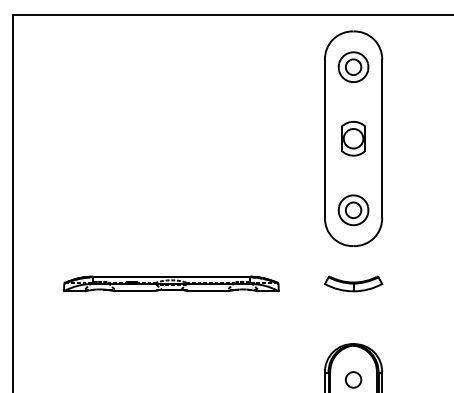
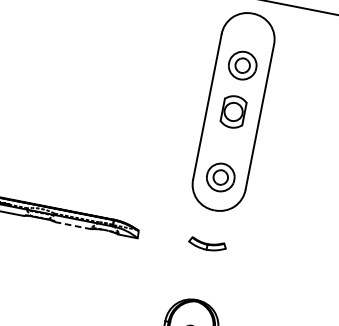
part: (353, 66) -> (242, 65), moved
part: (353, 283) -> (207, 244), size x0.7
line: (208, 291) -> (73, 225), solid -> dashed

